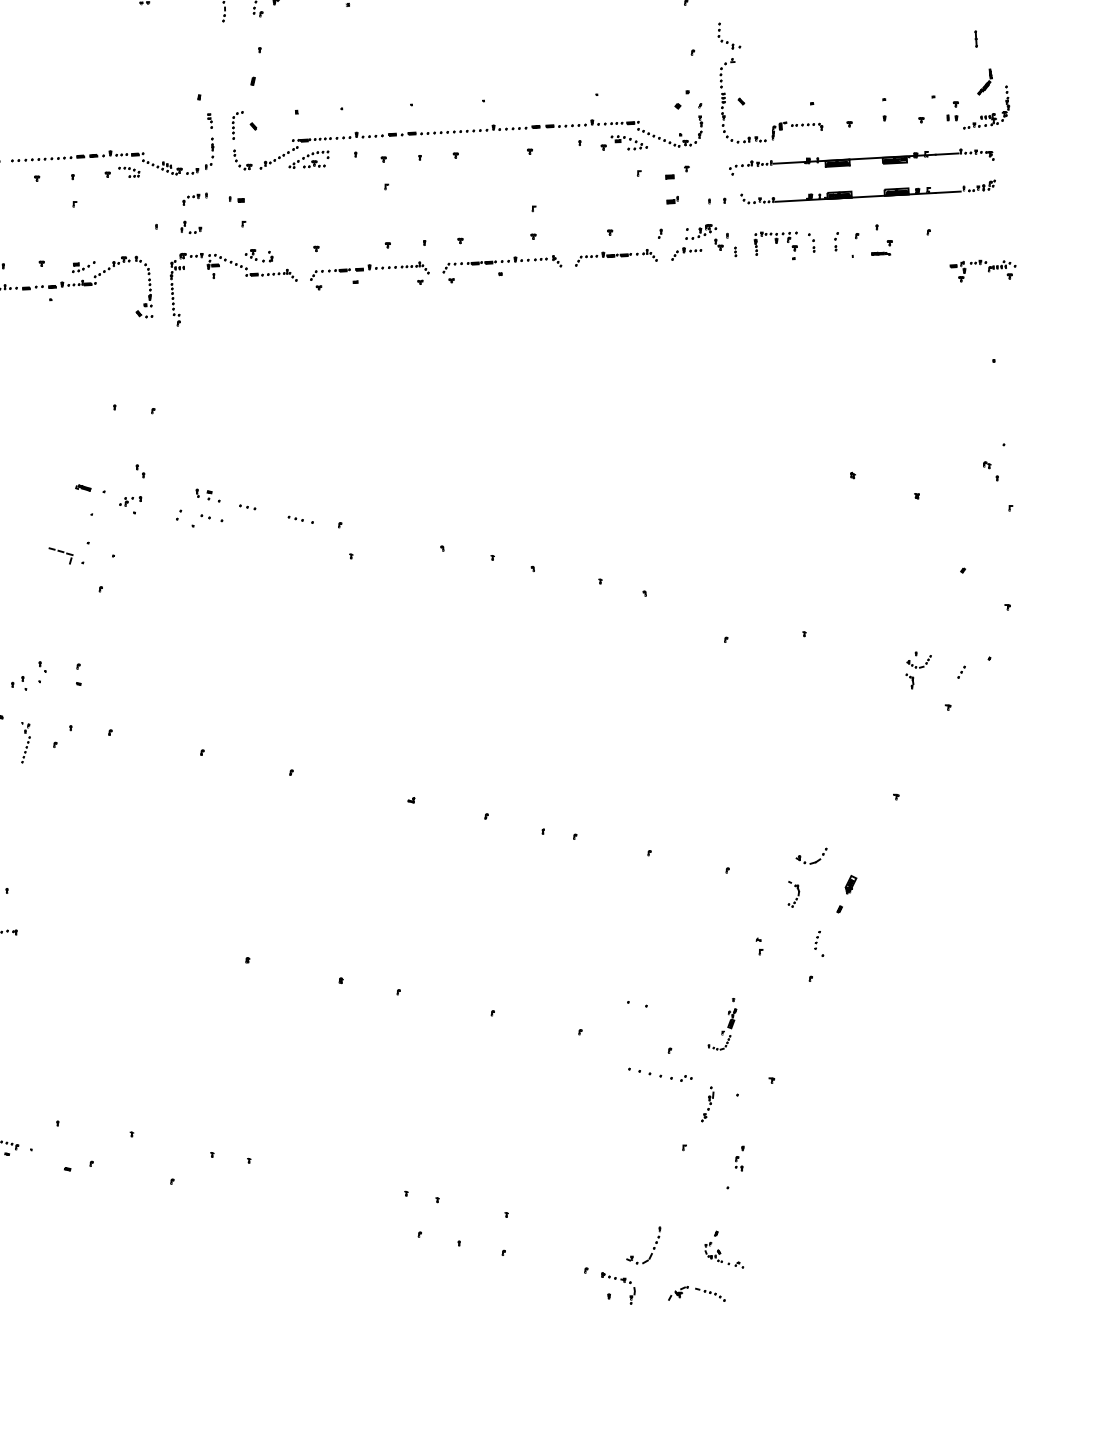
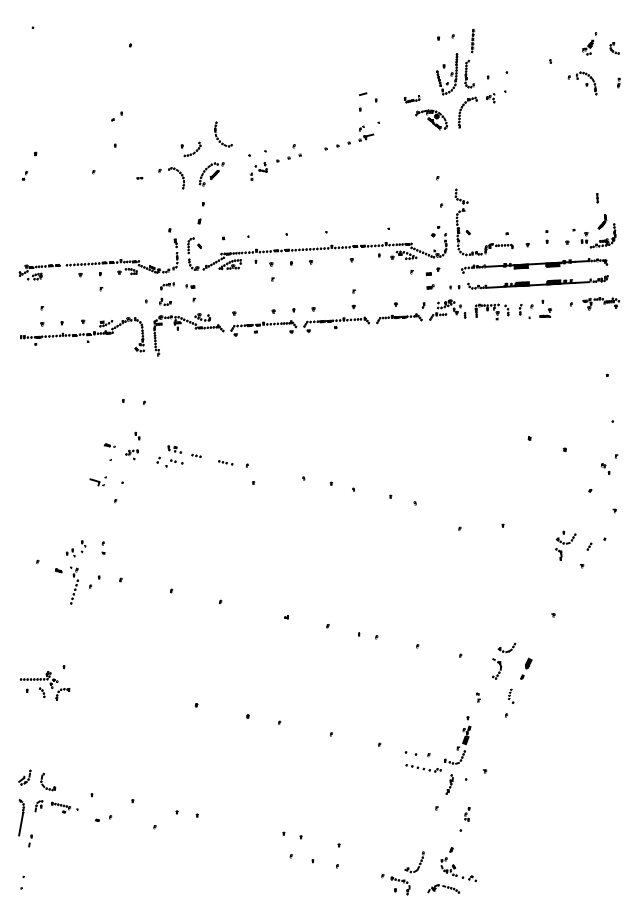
part: (983, 270) -> (601, 303), moved
part: (990, 470) -> (605, 468), moved
part: (89, 488) -> (109, 445), size x0.62
part: (67, 553) -> (97, 481), size x0.71
part: (918, 670) -> (565, 545), size x1.43
part: (26, 742) -> (74, 585), size x1.67
part: (794, 893) -> (497, 668), size x1.43
part: (636, 1004) -> (410, 753), moved
part: (721, 1024) -> (457, 740), size x1.67
part: (723, 1249) -> (458, 864), size x1.67

